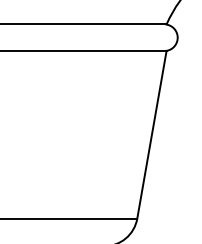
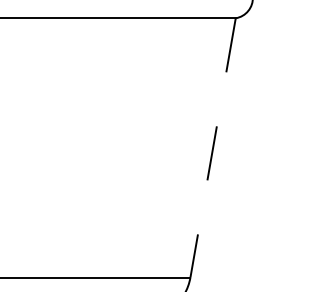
line: (151, 135) -> (212, 149), solid -> dashed

